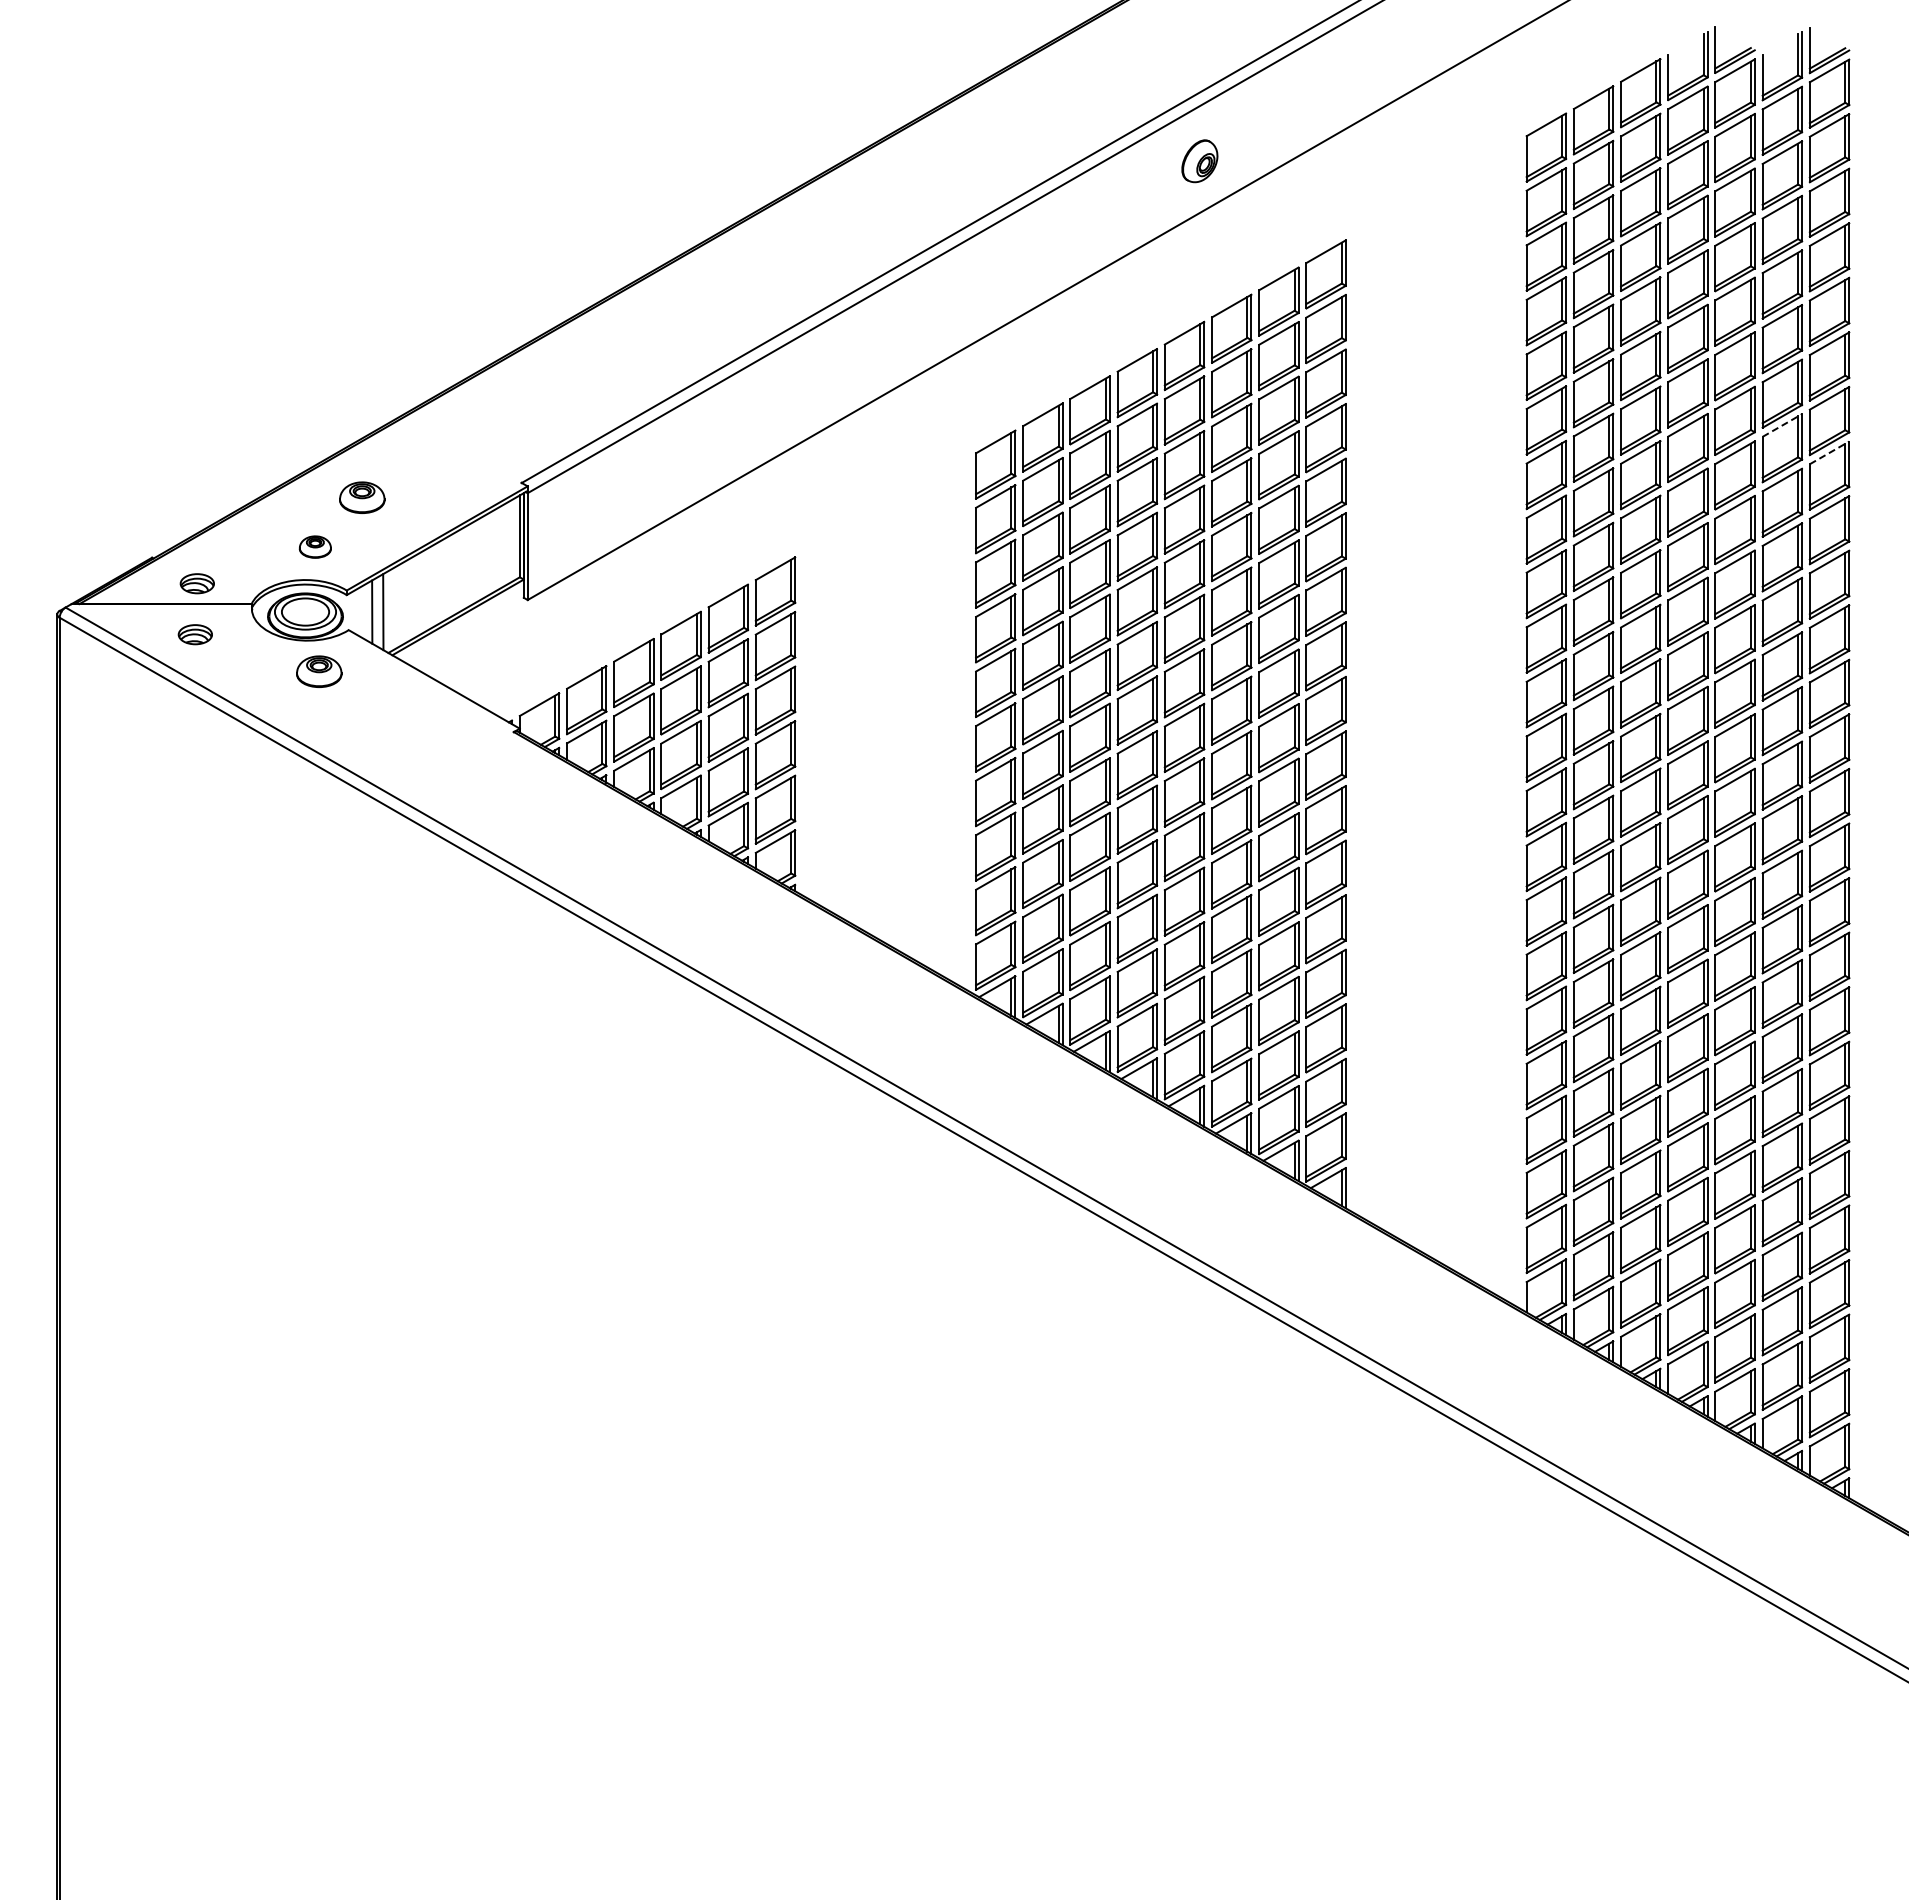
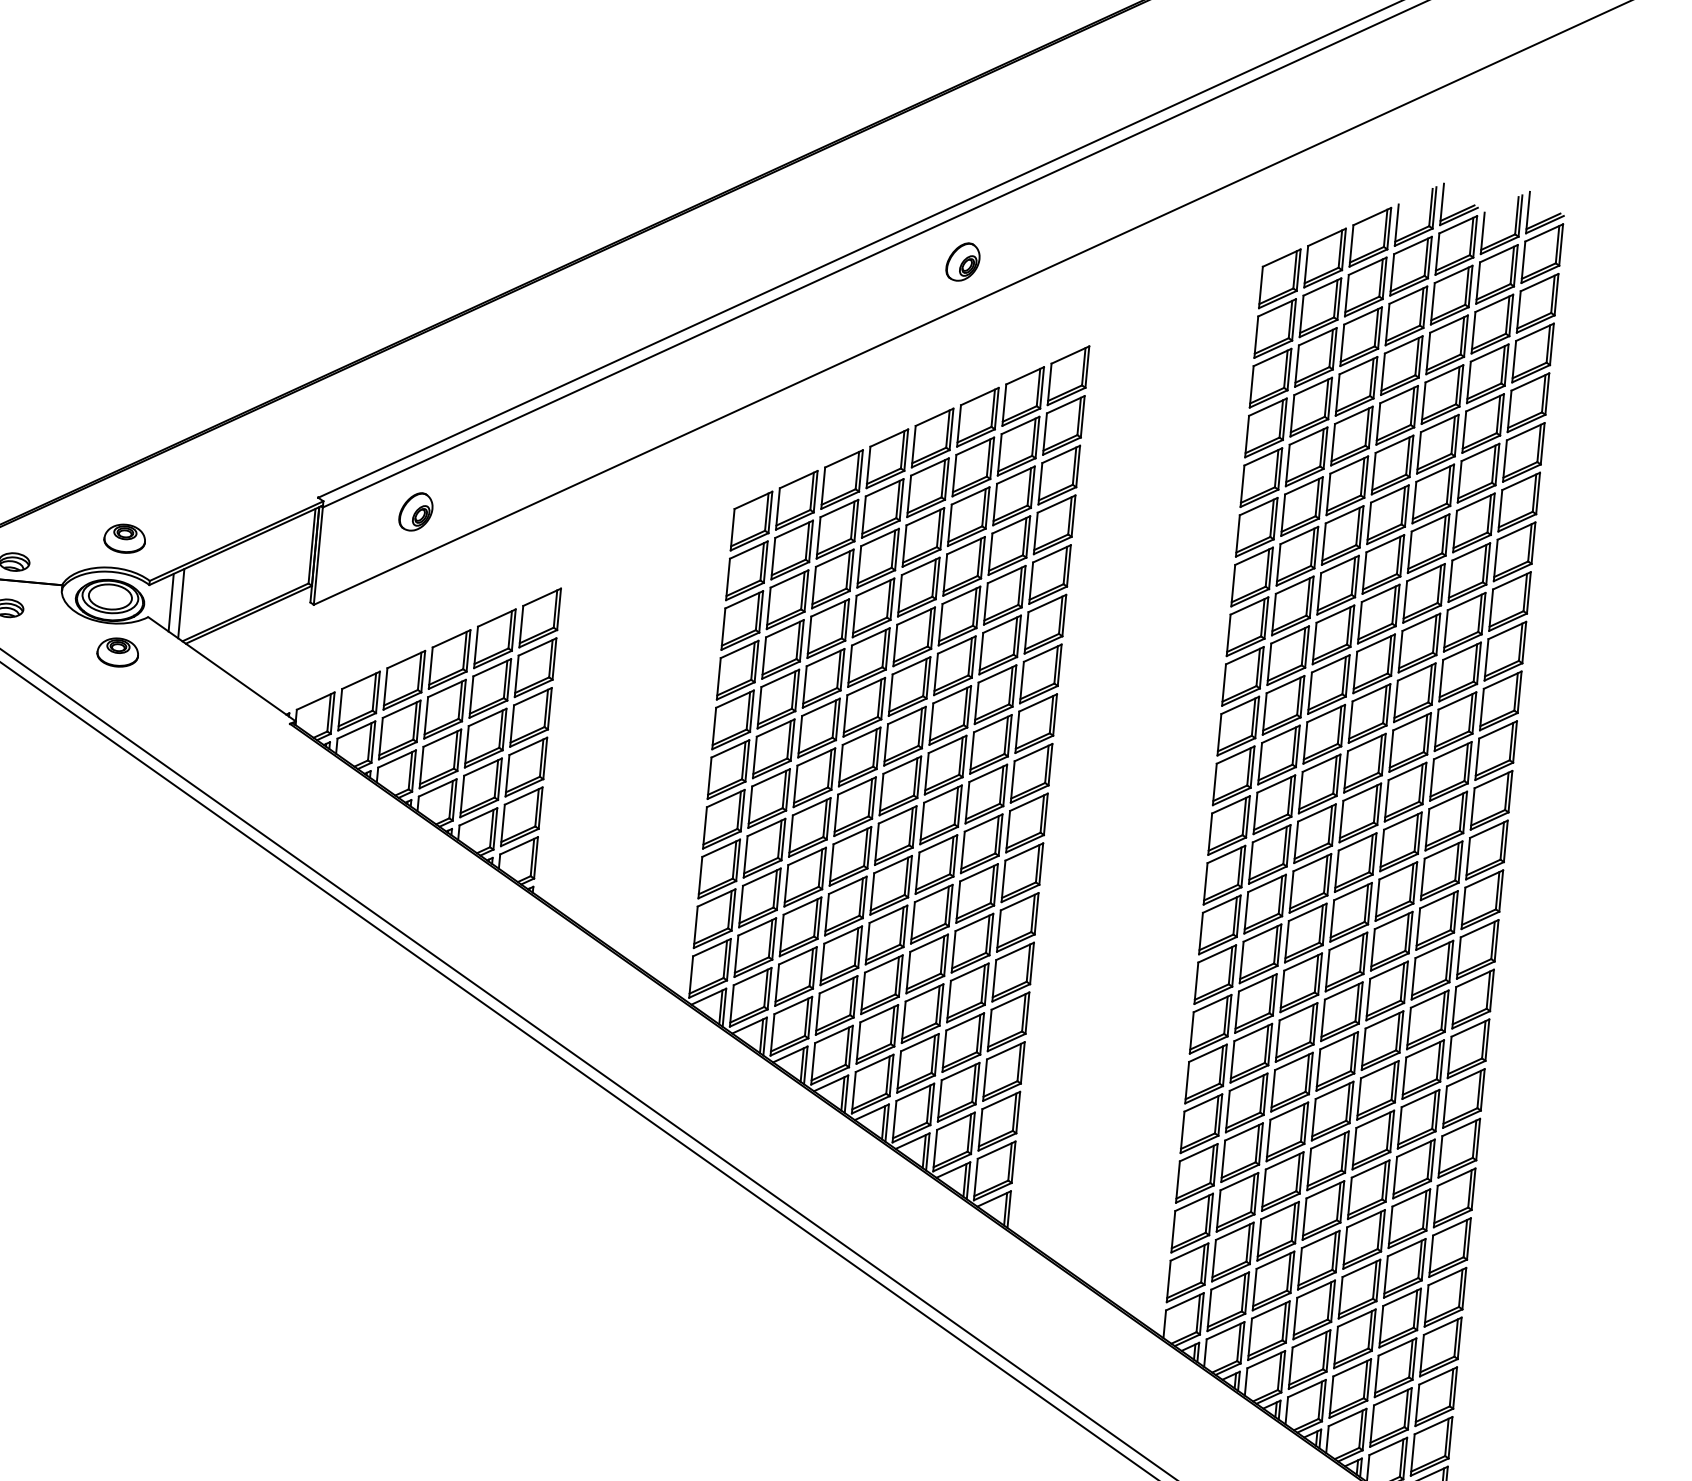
line: (1782, 425) -> (1471, 551), dashed -> solid
line: (1829, 452) -> (1511, 580), dashed -> solid
part: (629, 488) -> (415, 511), added
part: (362, 497) -> (172, 497), removed
part: (315, 546) -> (125, 538), size x1.43

